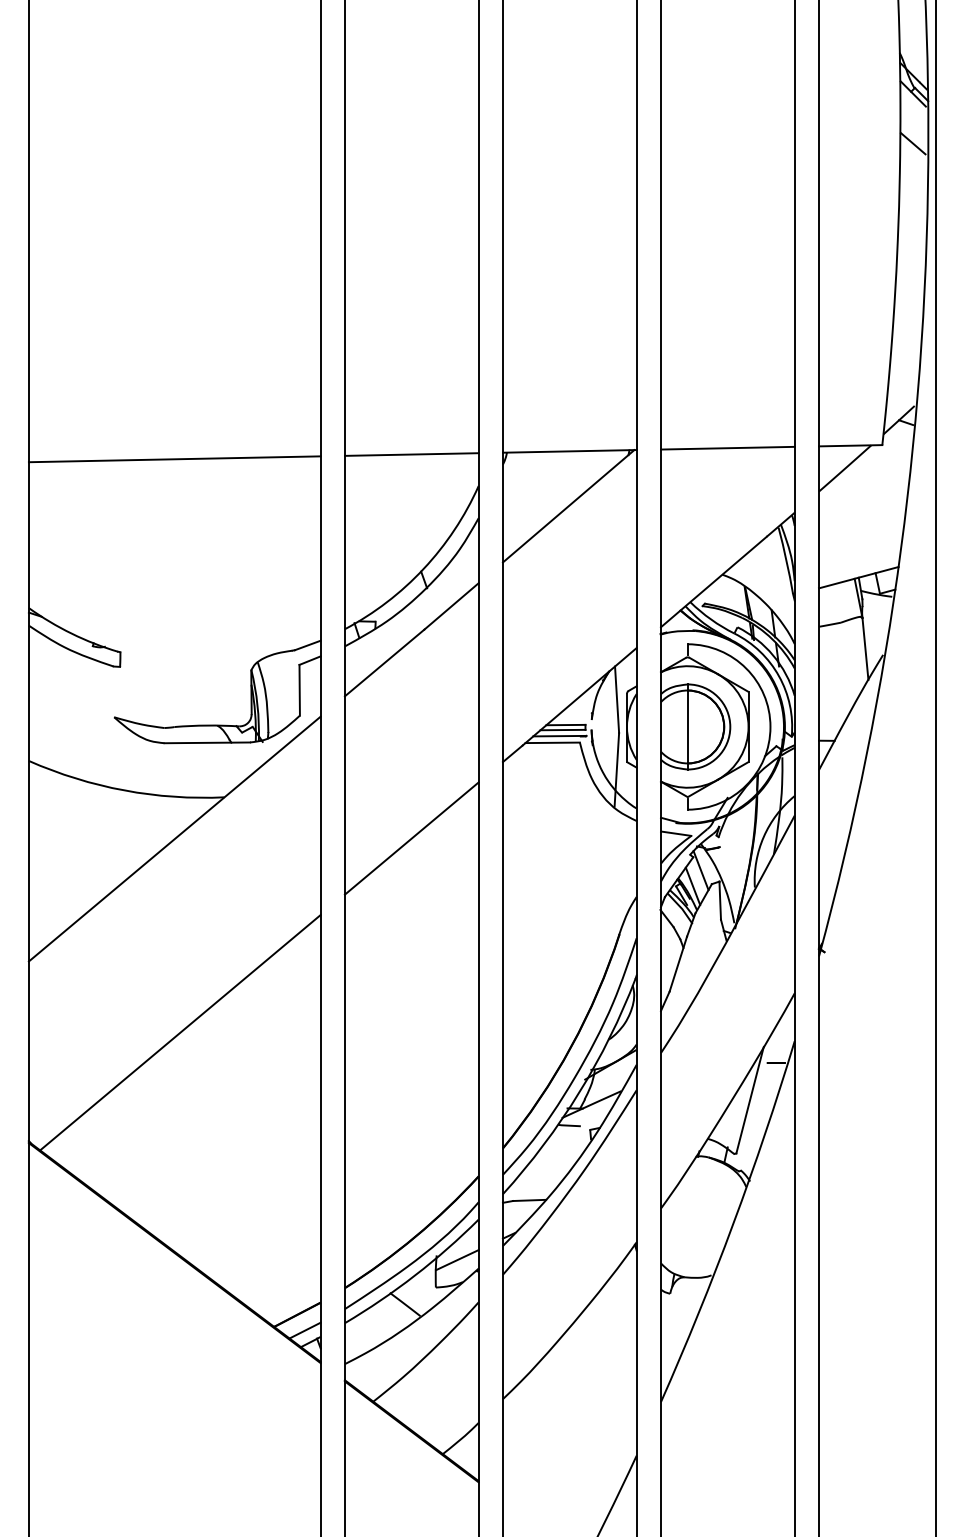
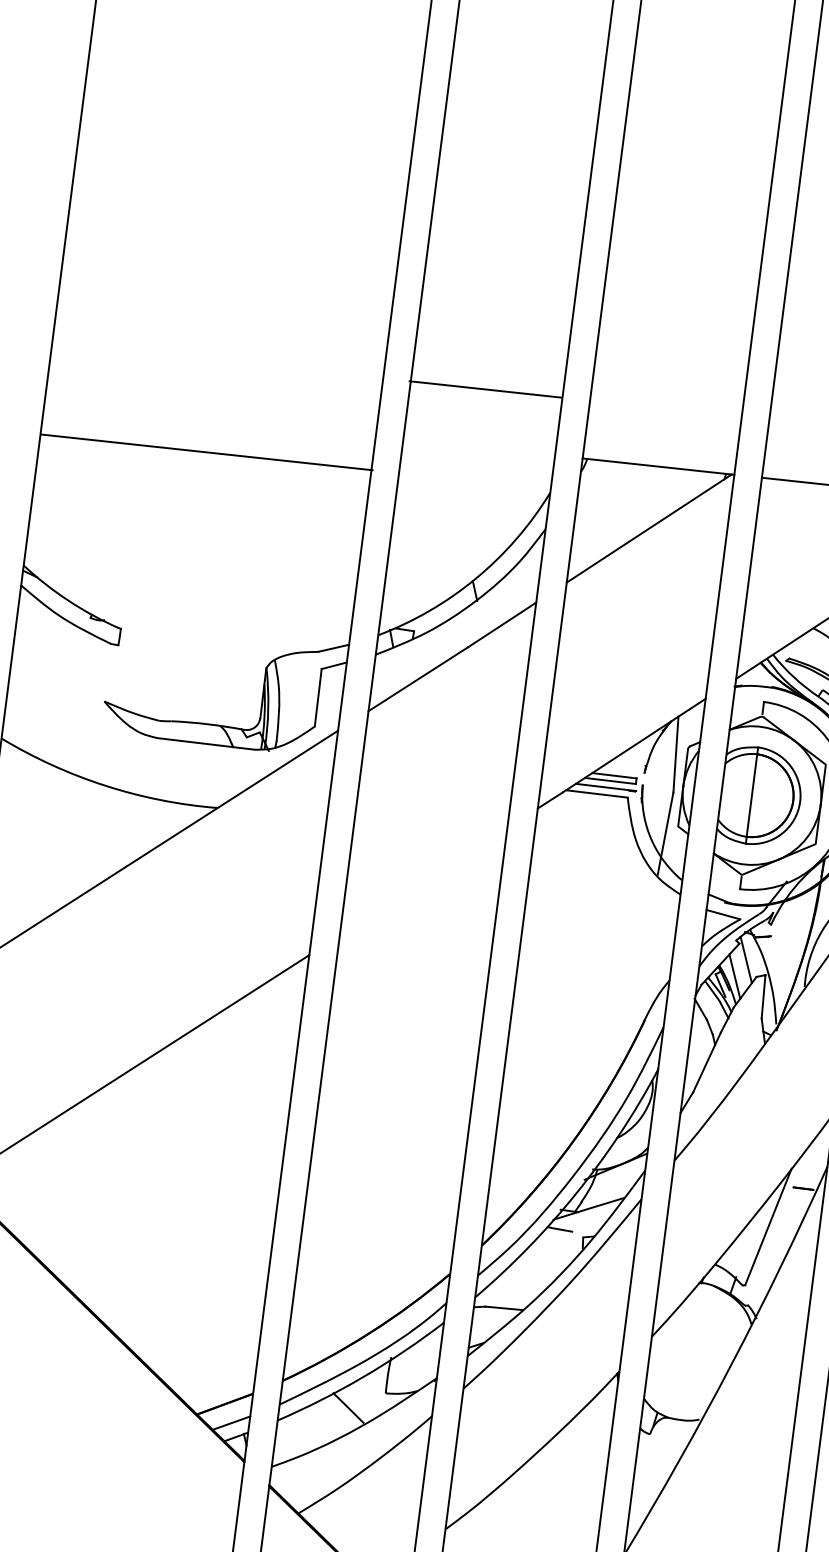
line: (411, 454) -> (485, 389), moved
line: (174, 459) -> (206, 452), moved
line: (411, 838) -> (423, 881), removed
line: (456, 1260) -> (412, 1365), removed

